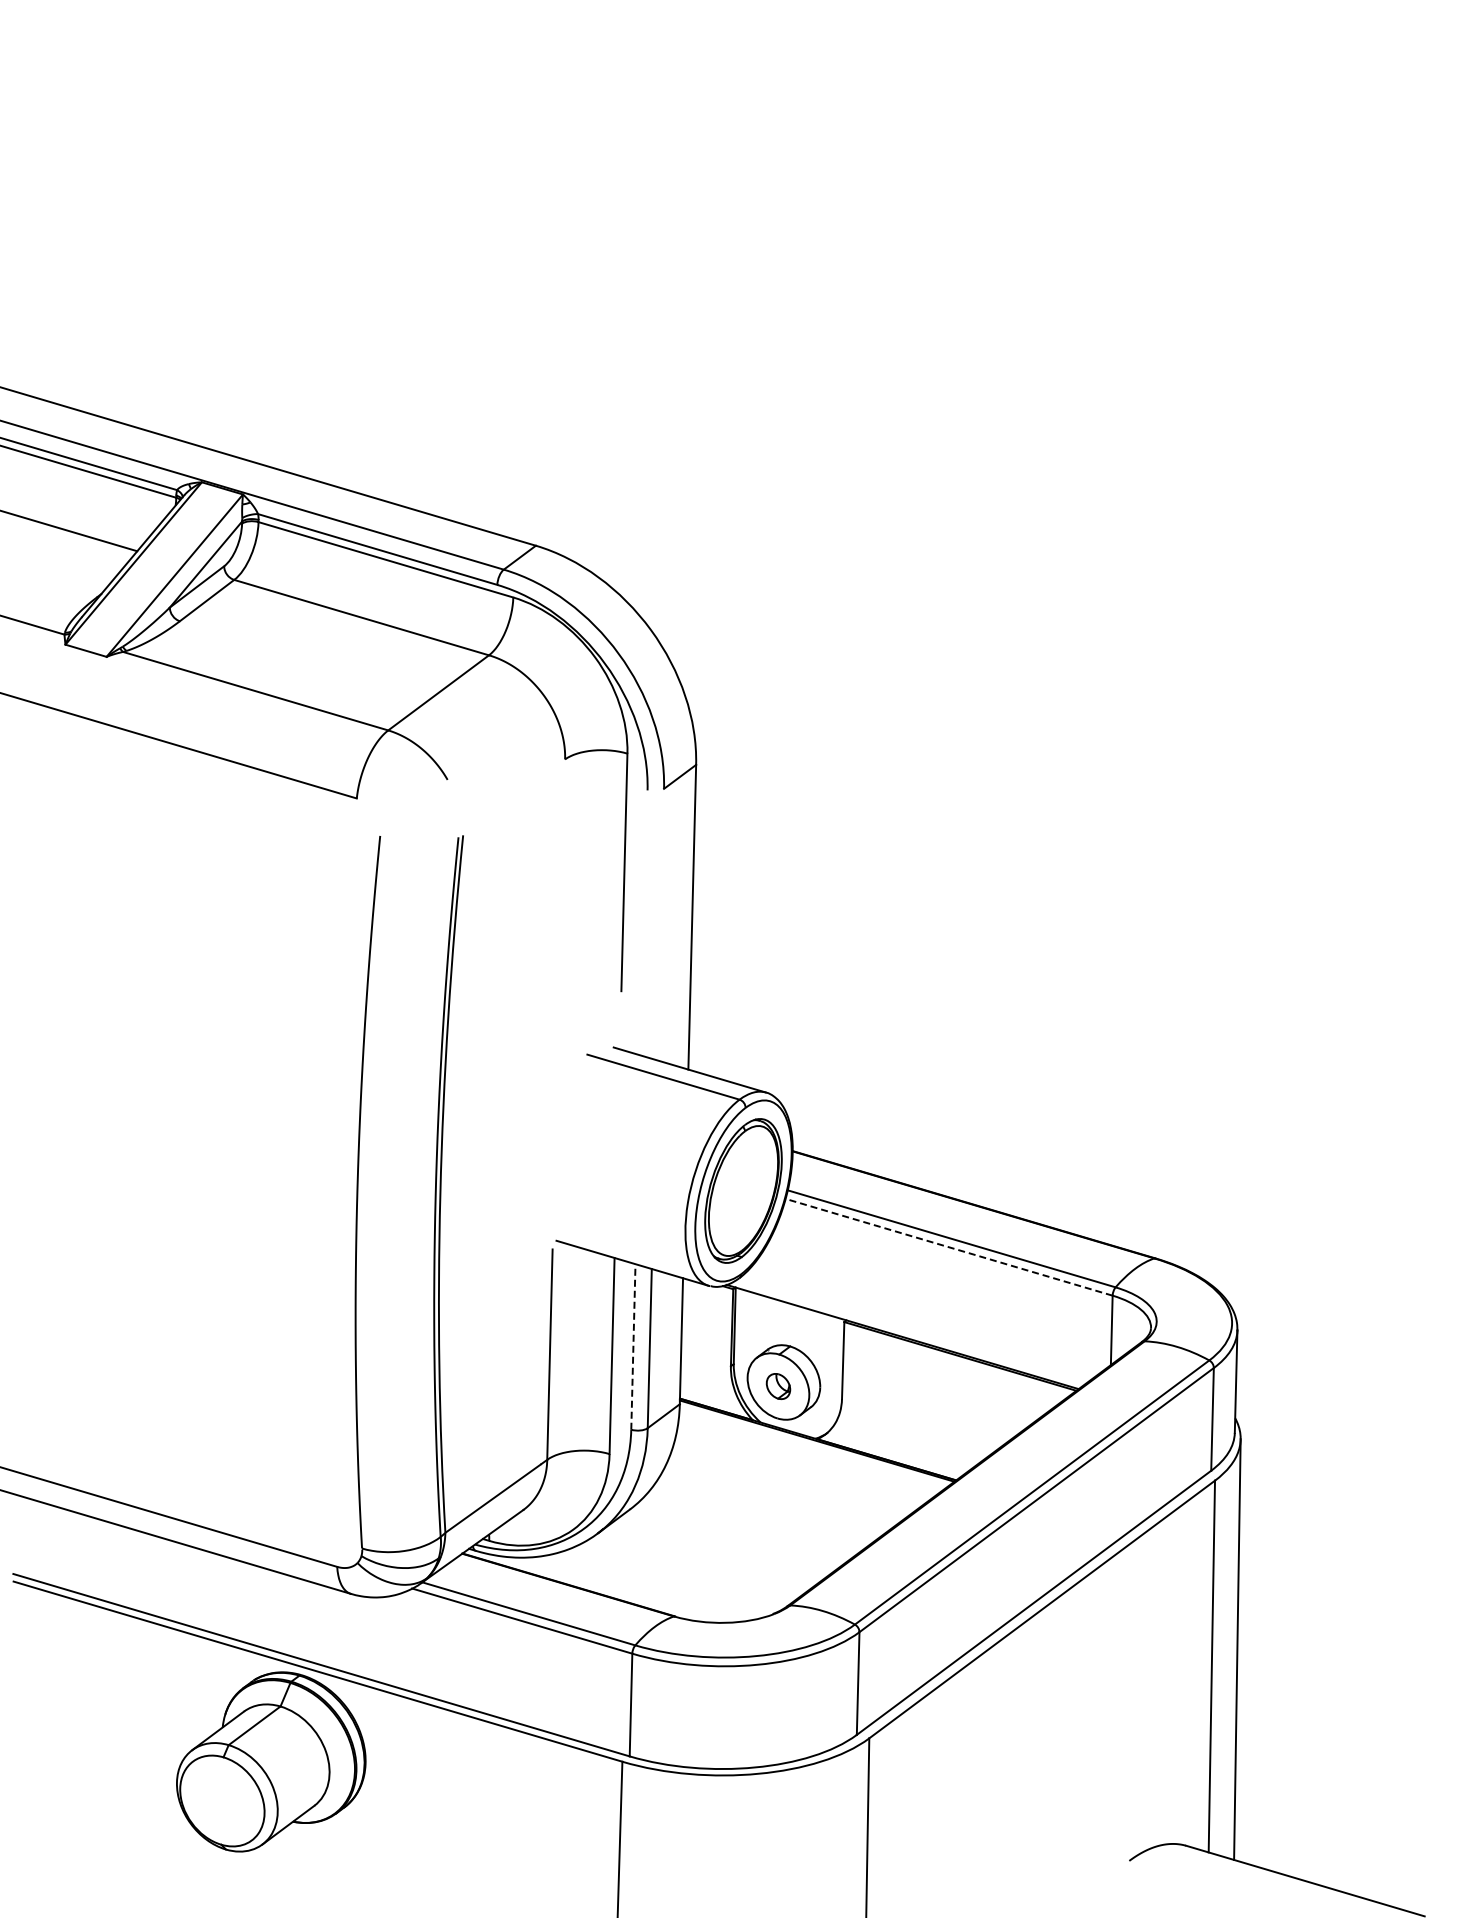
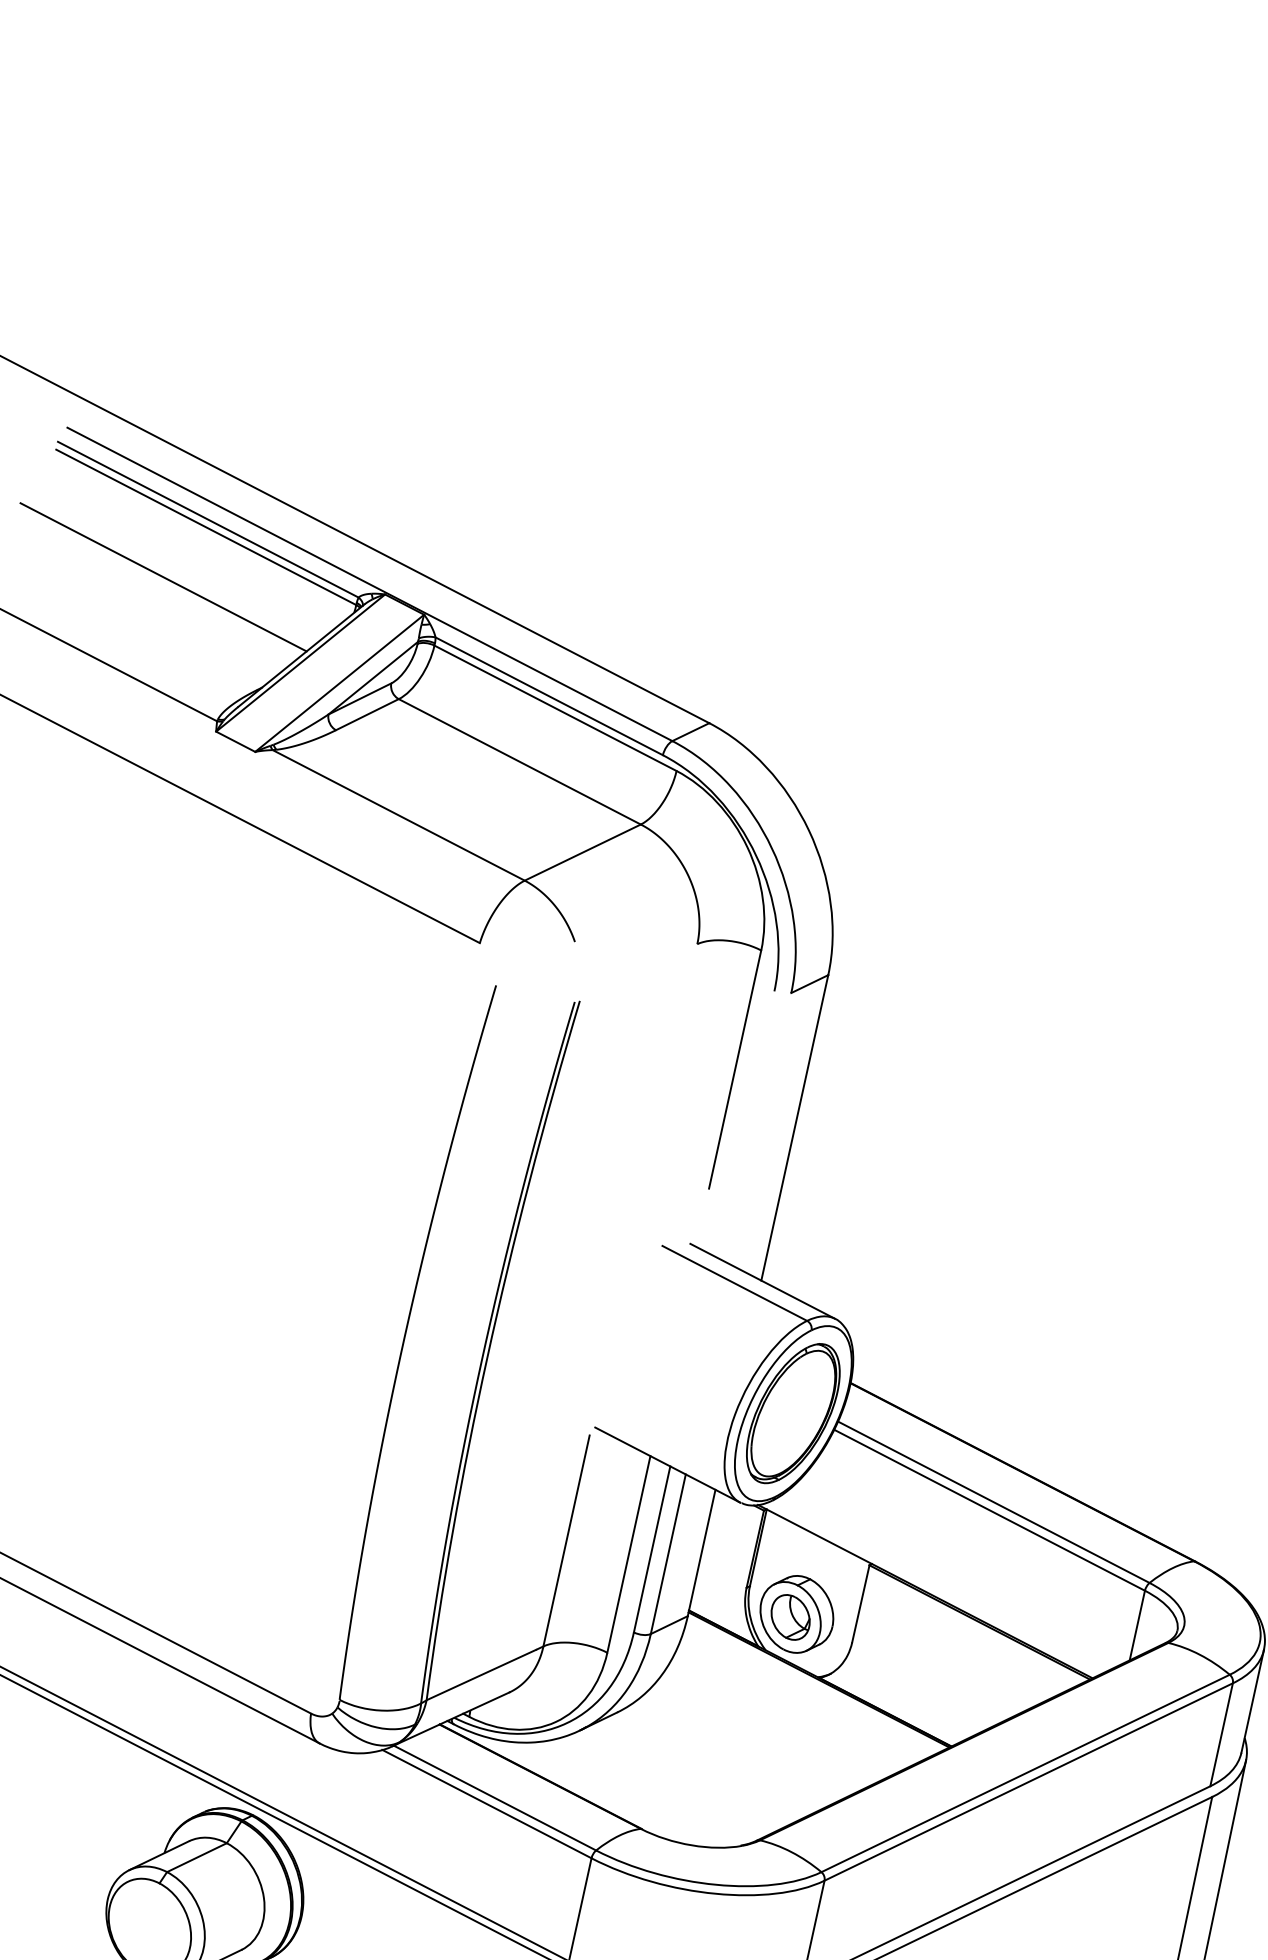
line: (949, 1247) -> (989, 1510), dashed -> solid
line: (633, 1346) -> (652, 1548), dashed -> solid
part: (778, 1386) -> (790, 1617), size x1.67

